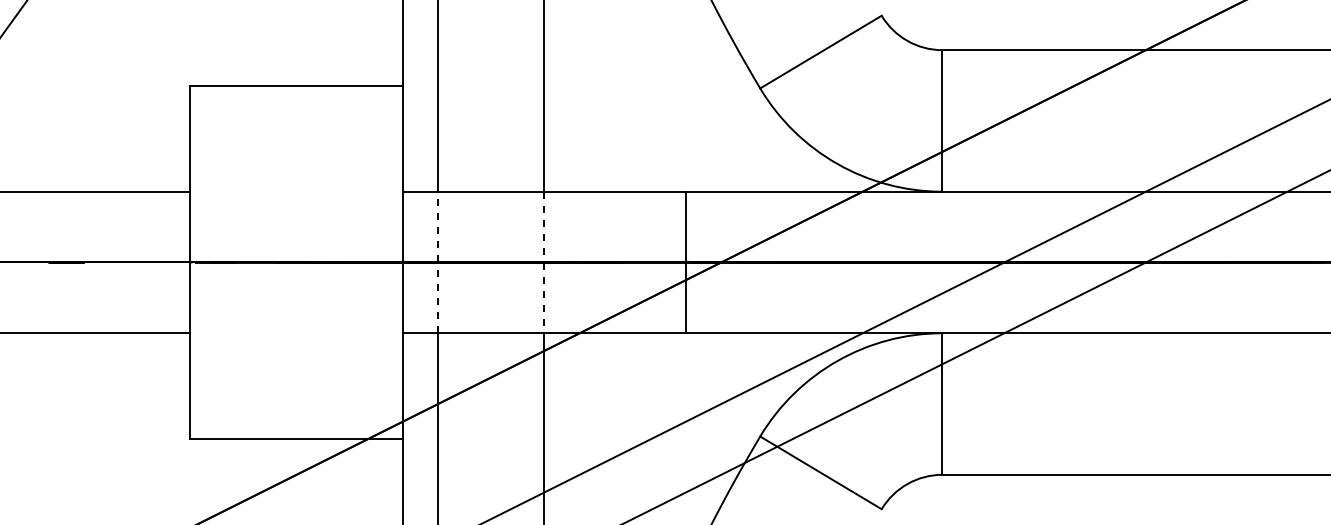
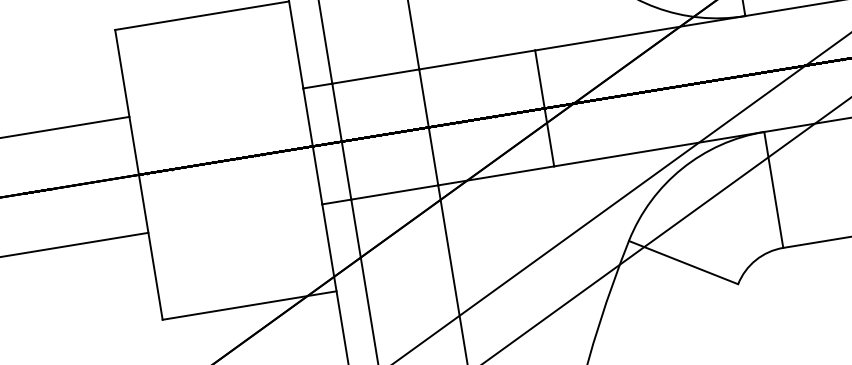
line: (438, 262) -> (342, 141), dashed -> solid
line: (544, 262) -> (428, 127), dashed -> solid

